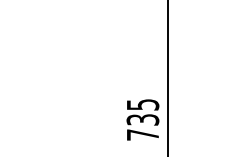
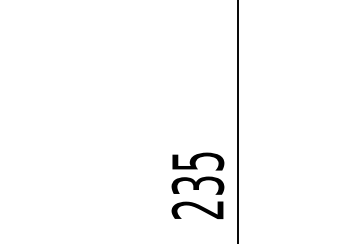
text: (142, 134) -> (197, 208), 735 -> 235

